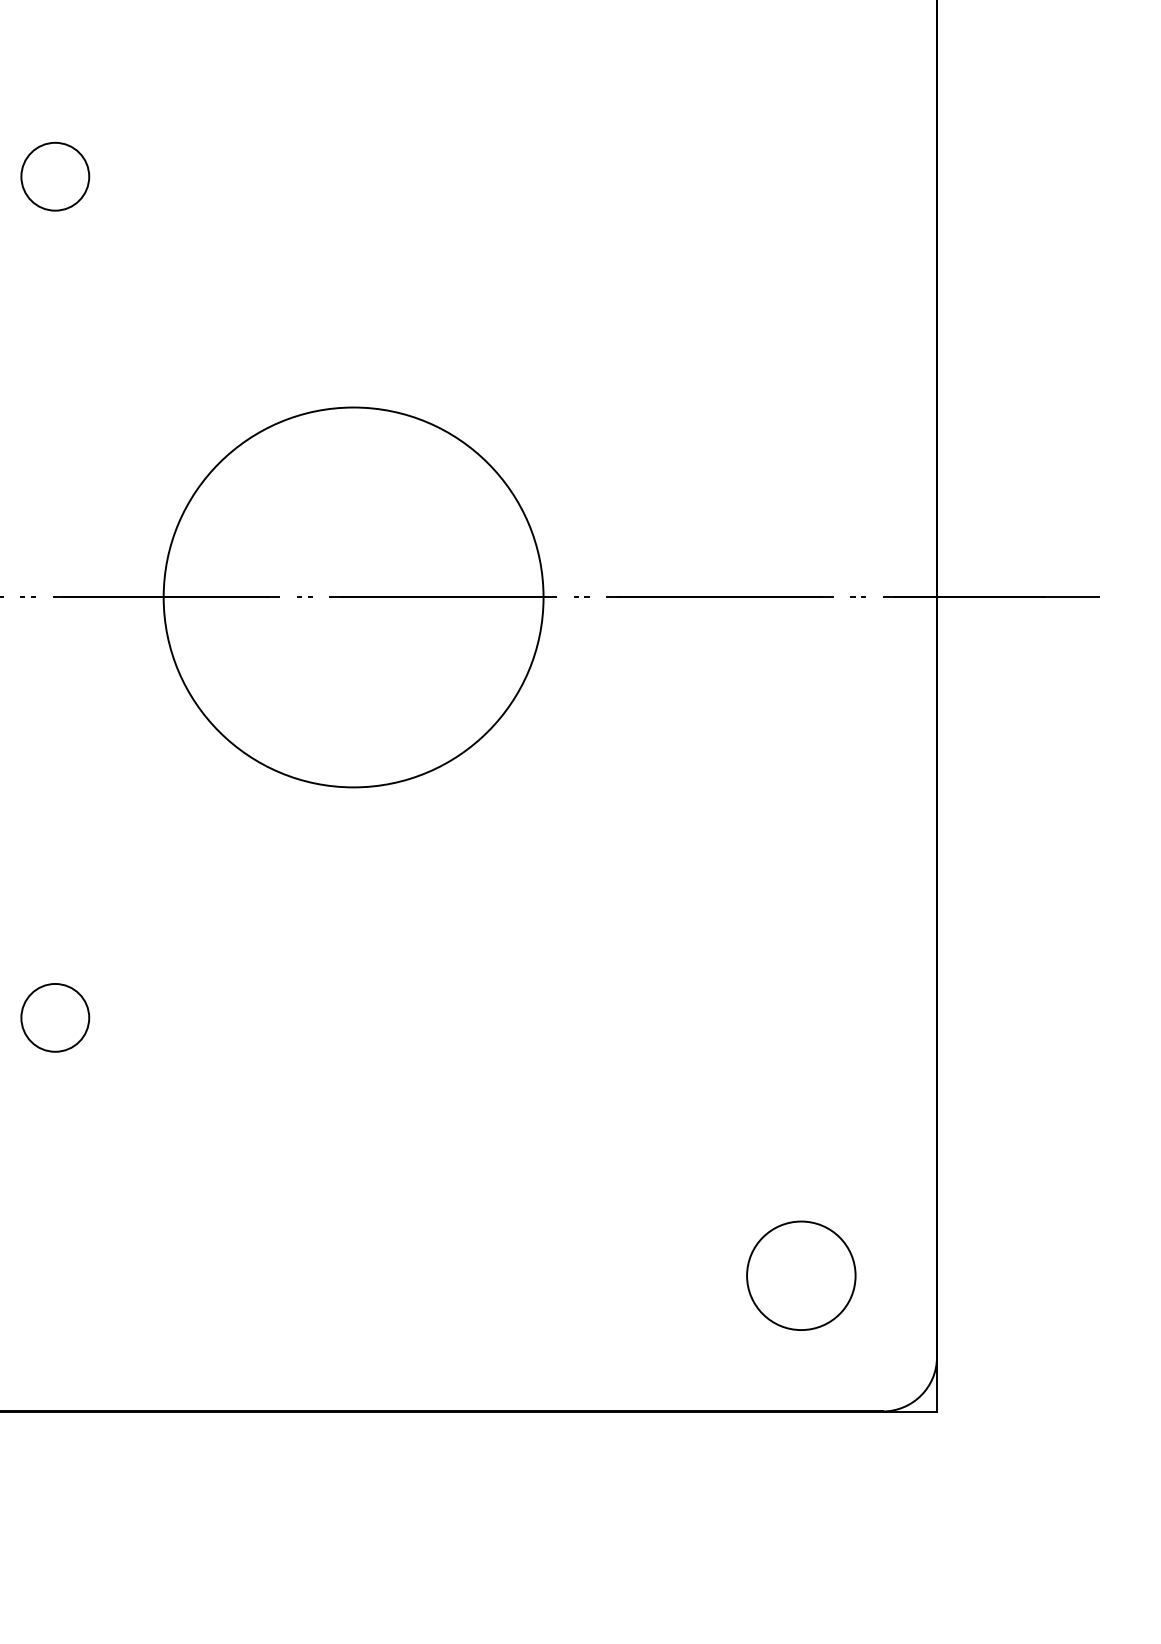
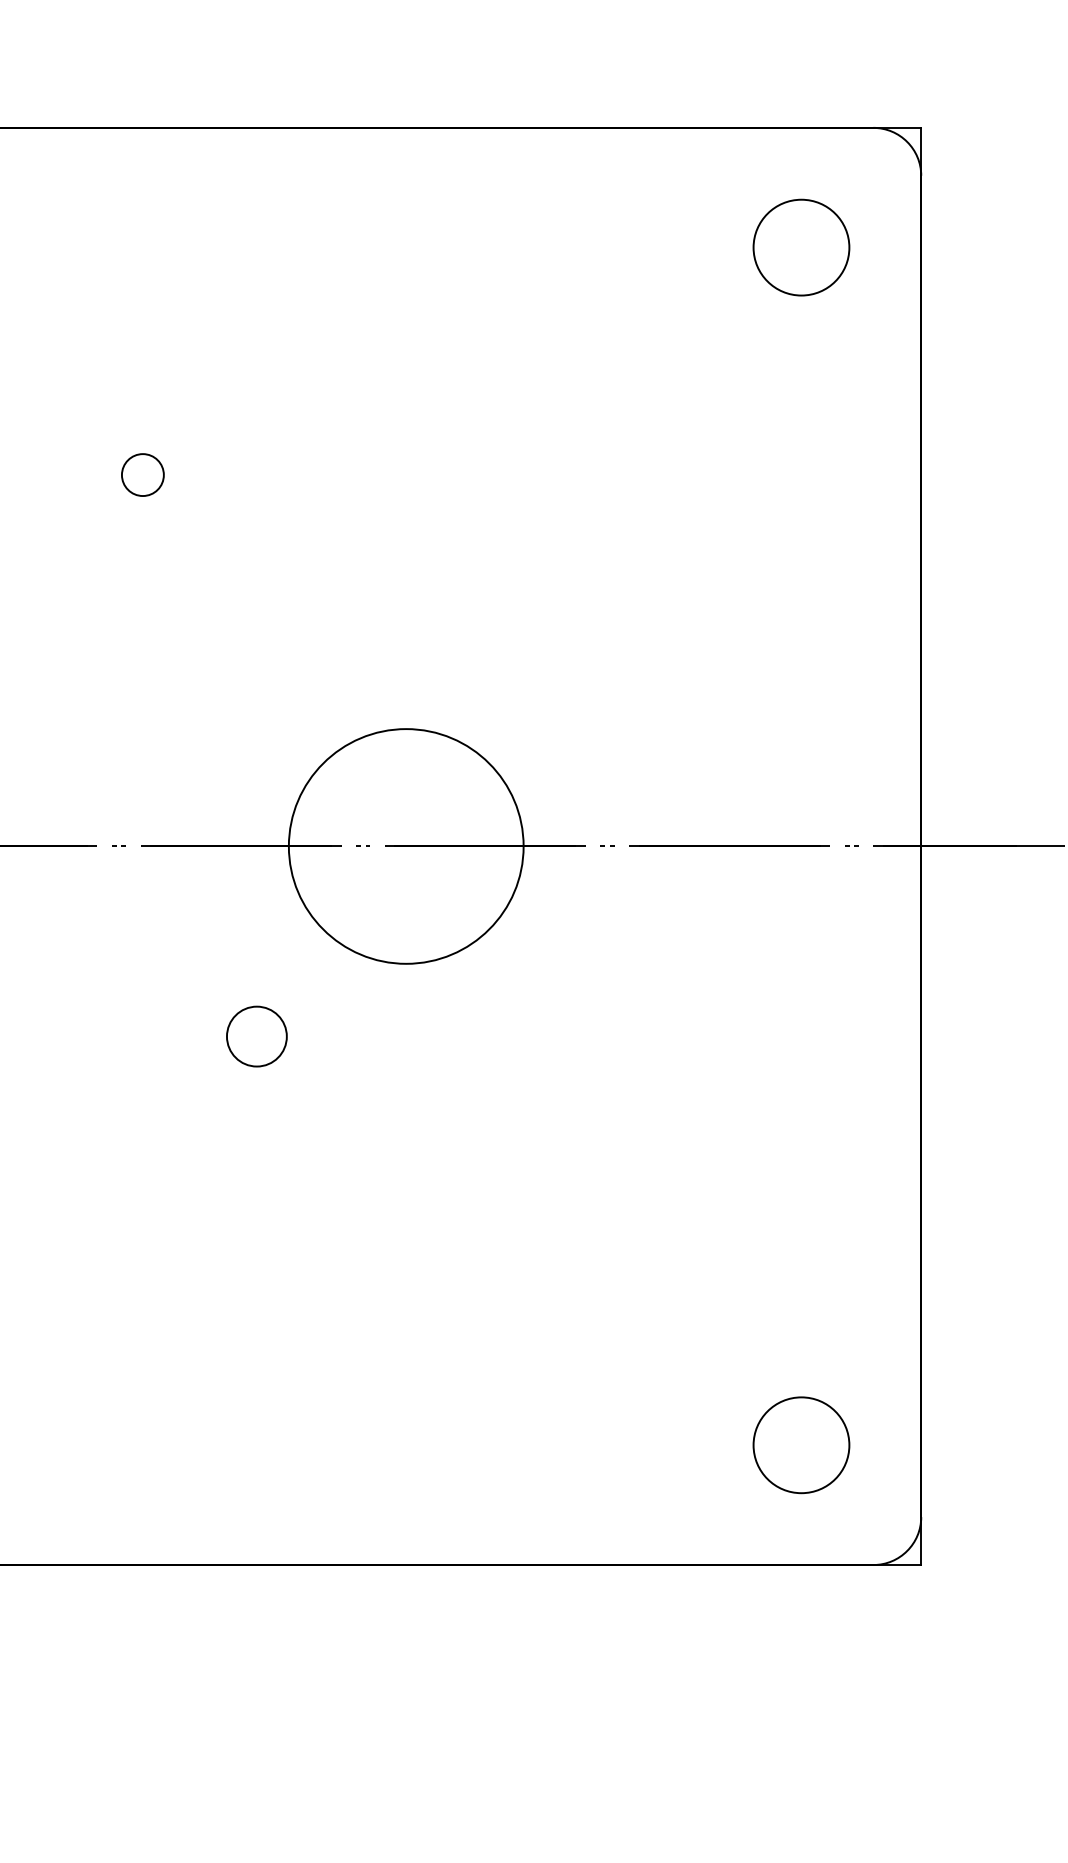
circle: (54, 177) -> (142, 475), size x0.7
circle: (352, 597) -> (405, 846), size x0.7
circle: (54, 1017) -> (256, 1036), moved

